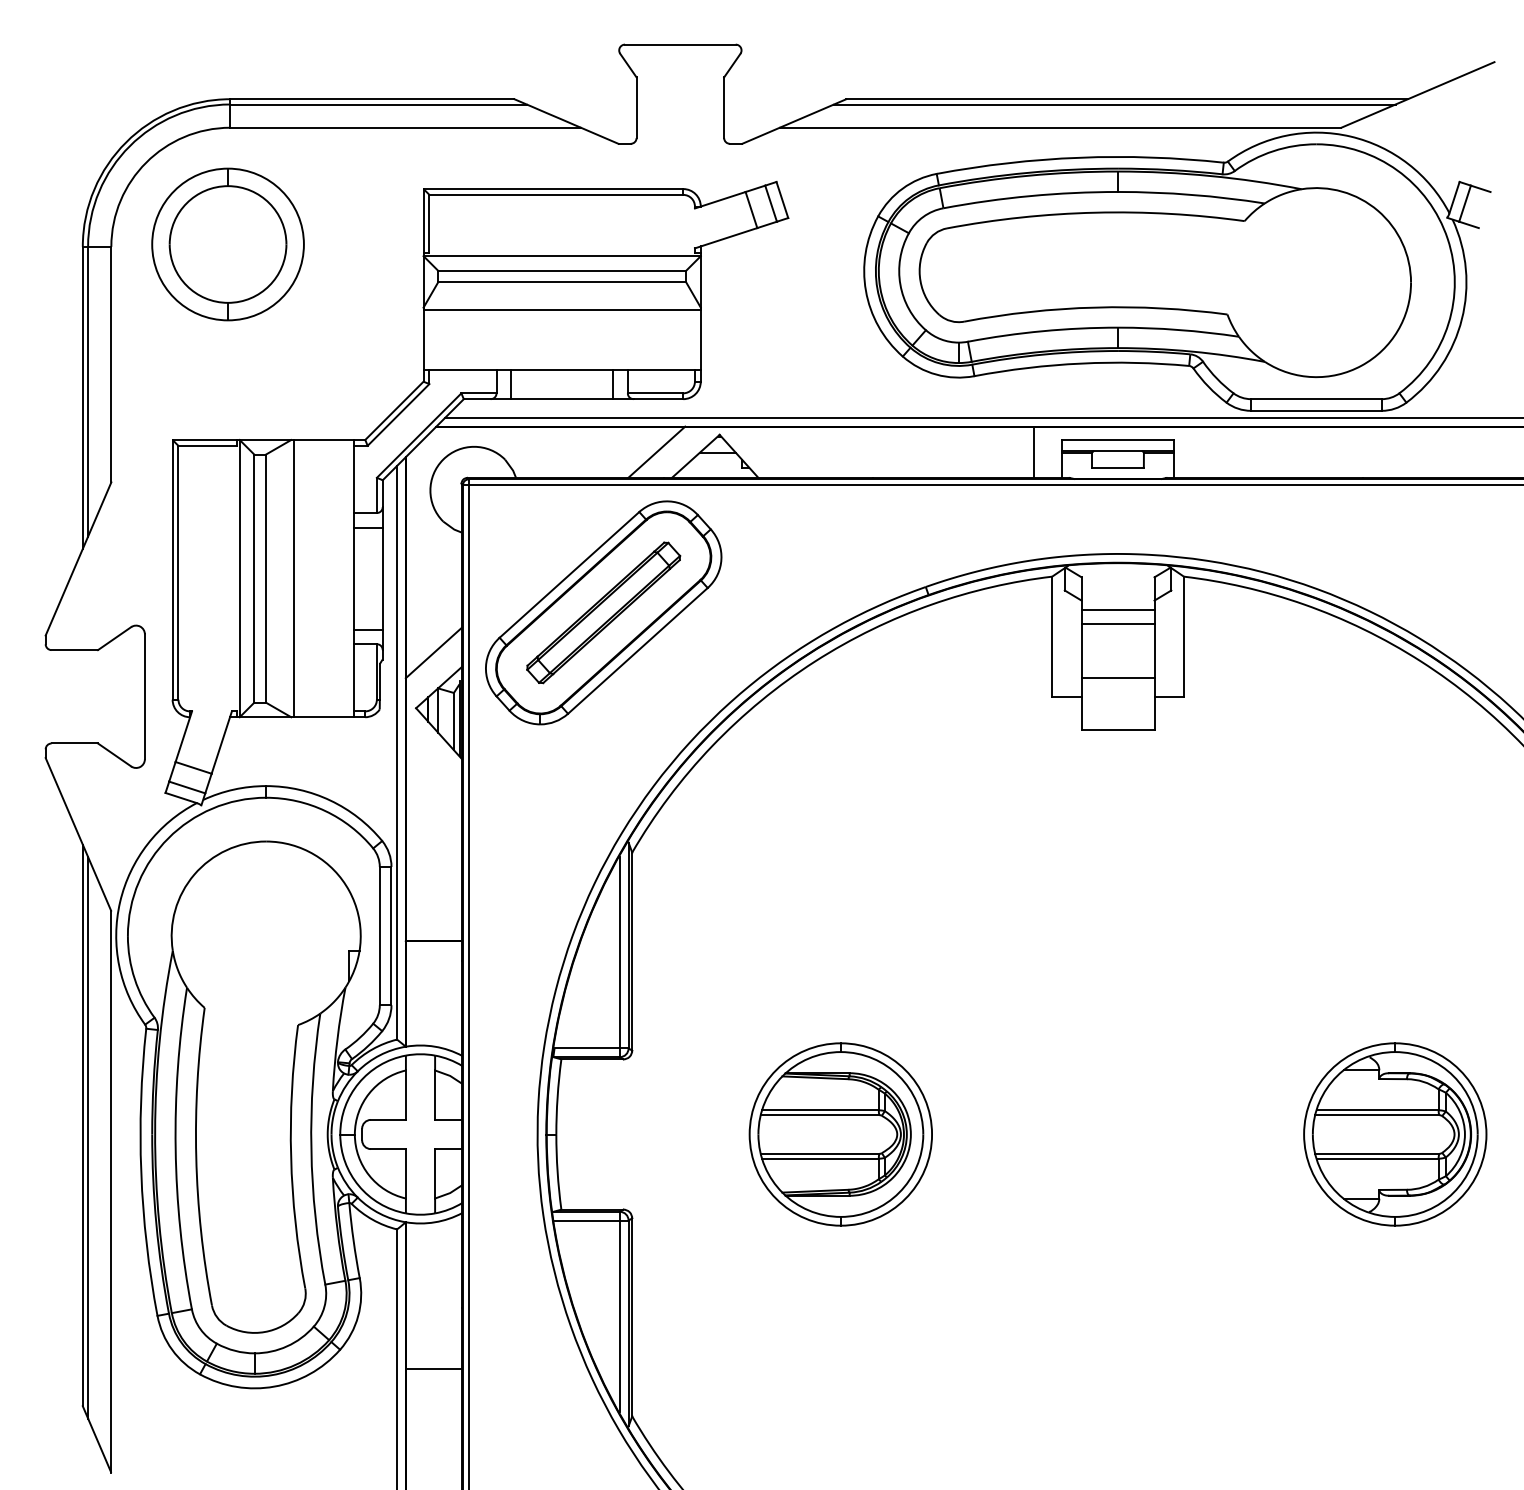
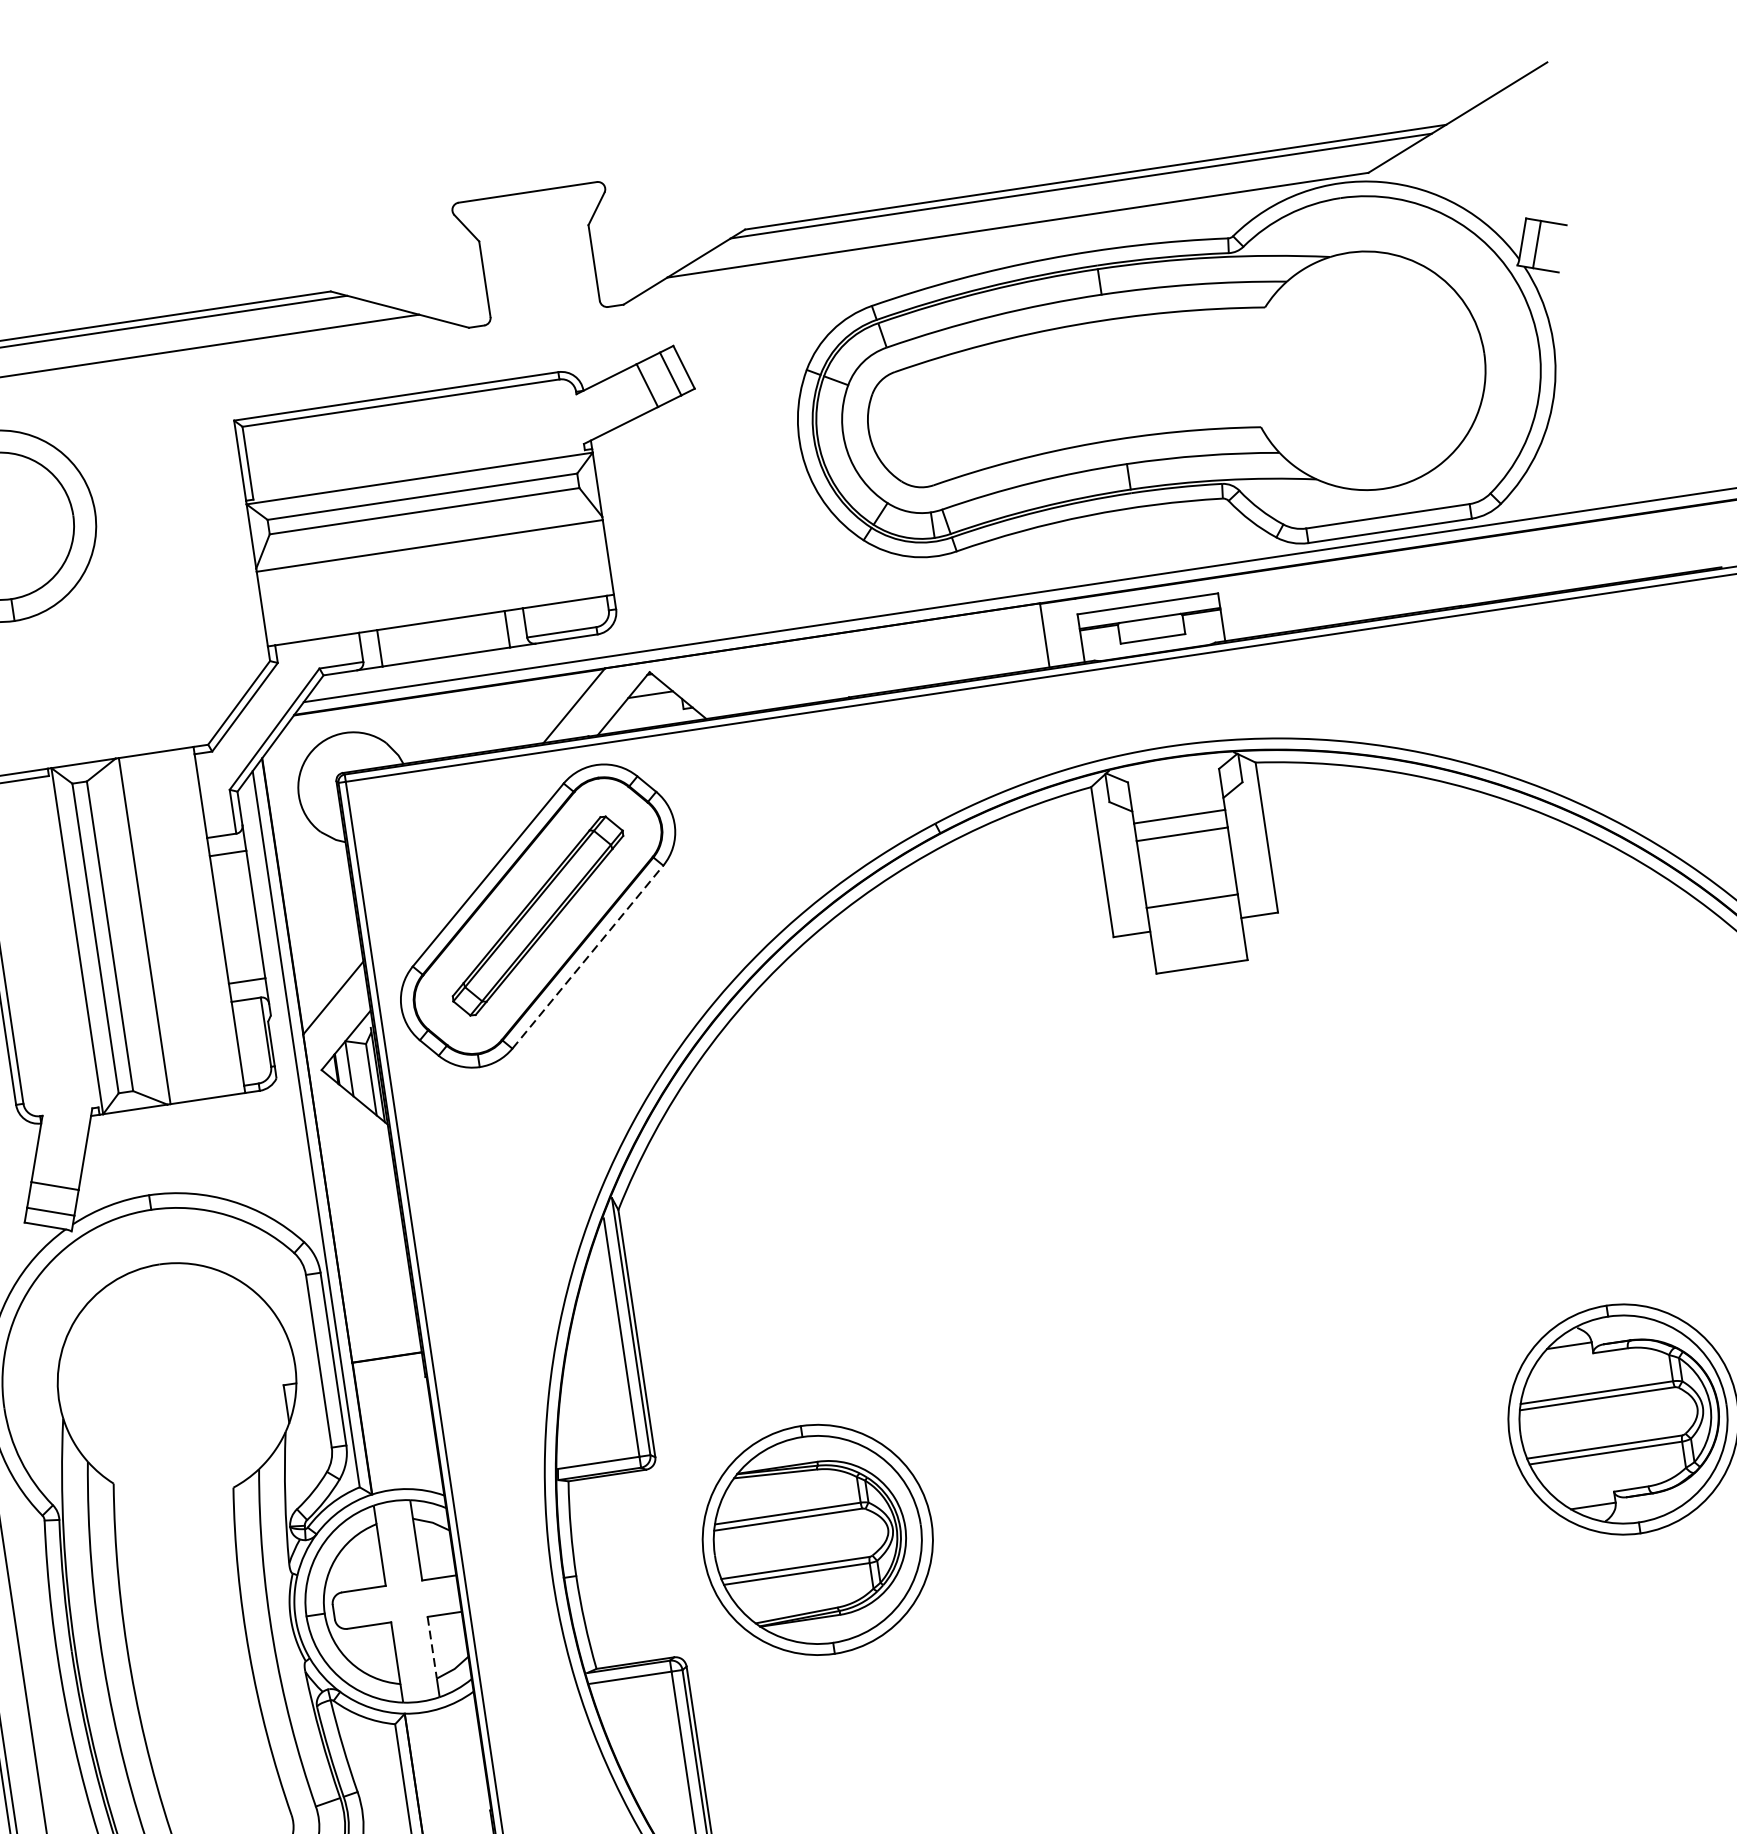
line: (637, 650) -> (587, 956), solid -> dashed
part: (840, 1134) -> (817, 1540), moved
line: (435, 1173) -> (432, 1647), solid -> dashed

